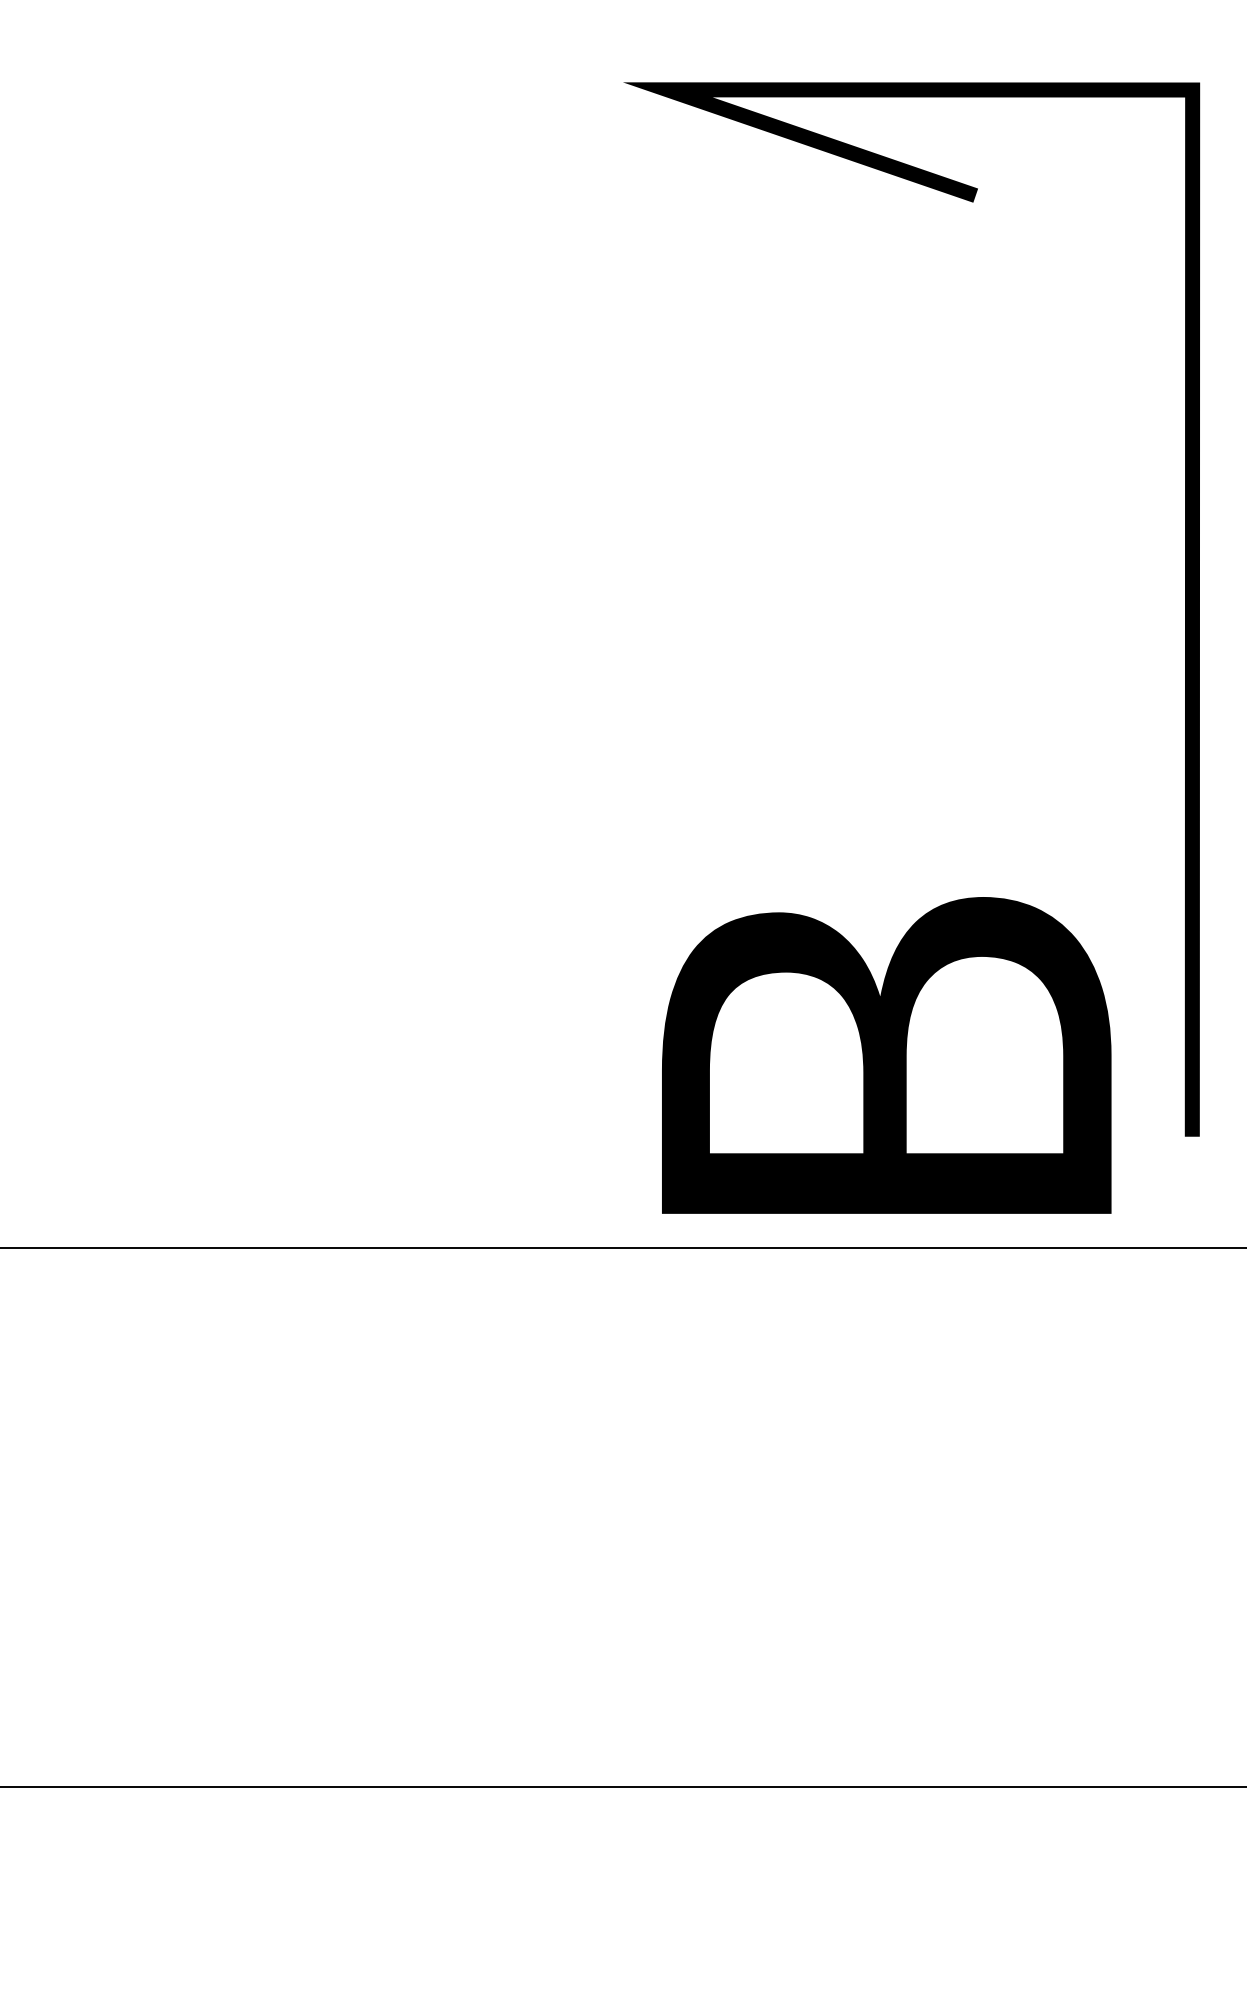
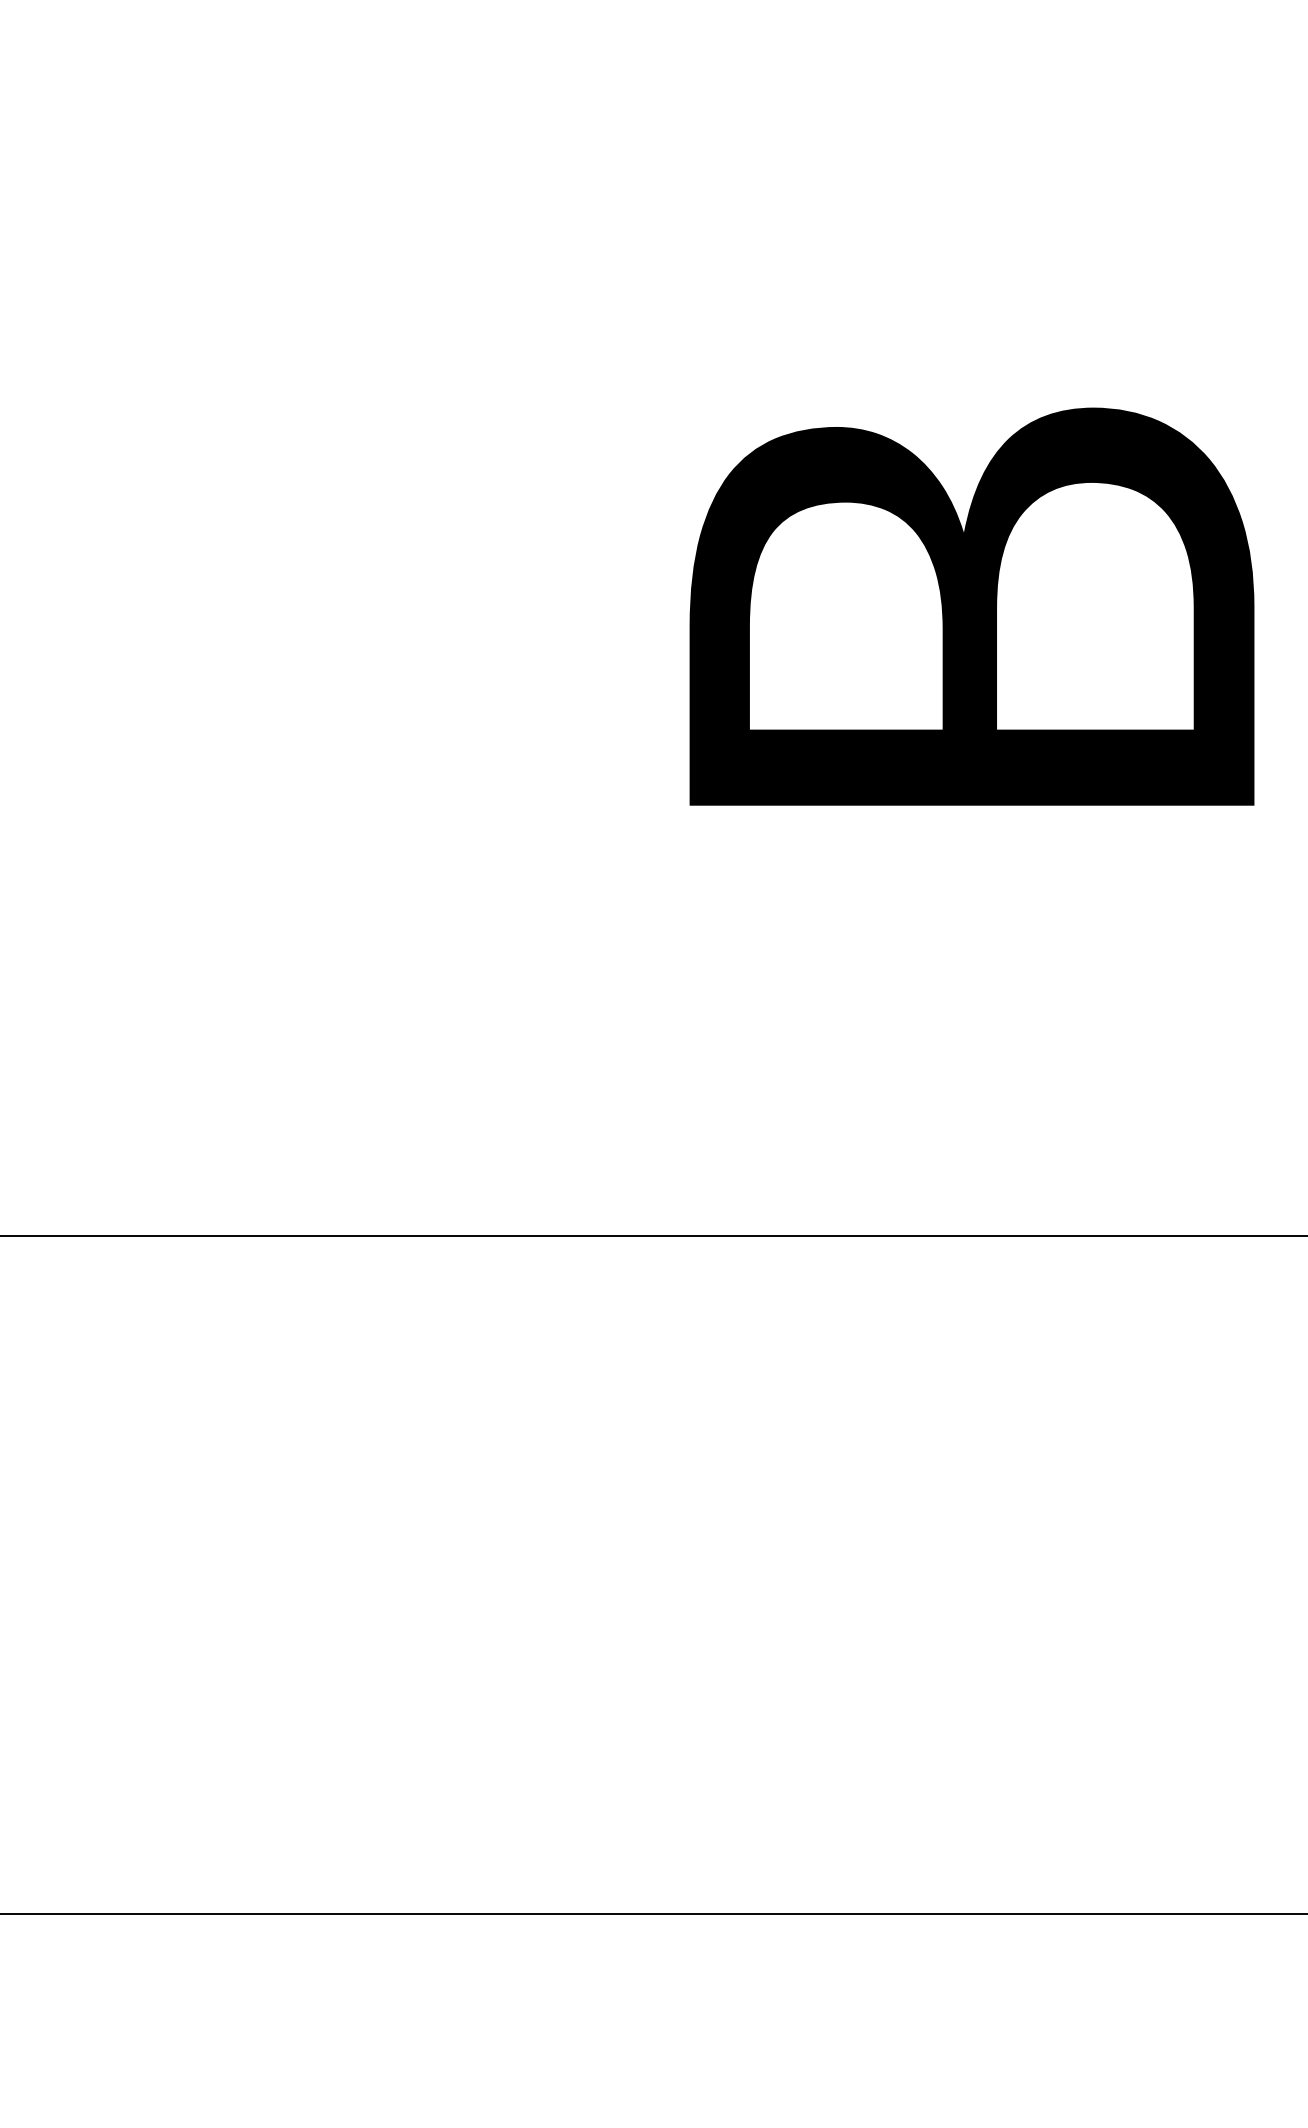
text: (886, 1055) -> (971, 606), moved

